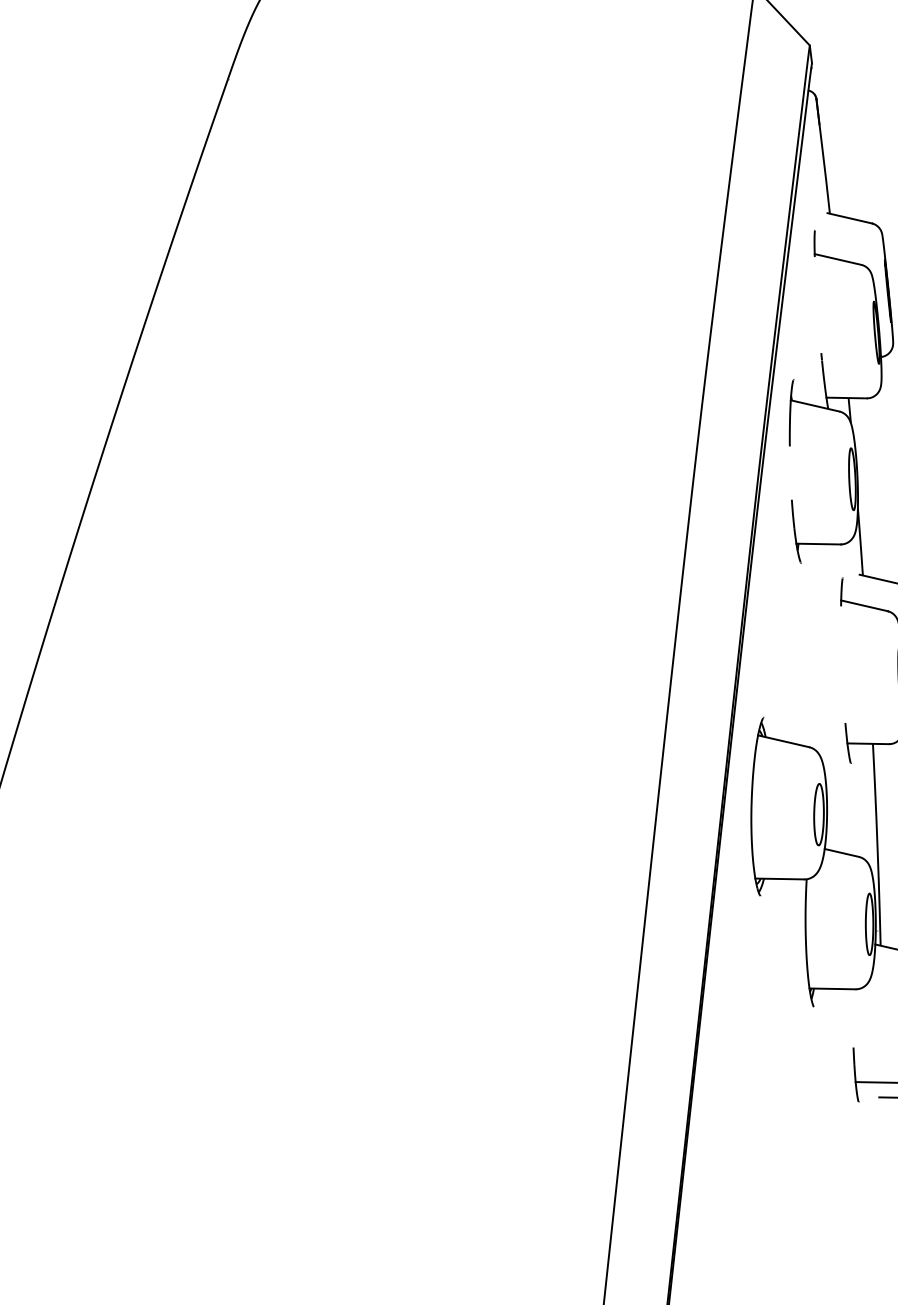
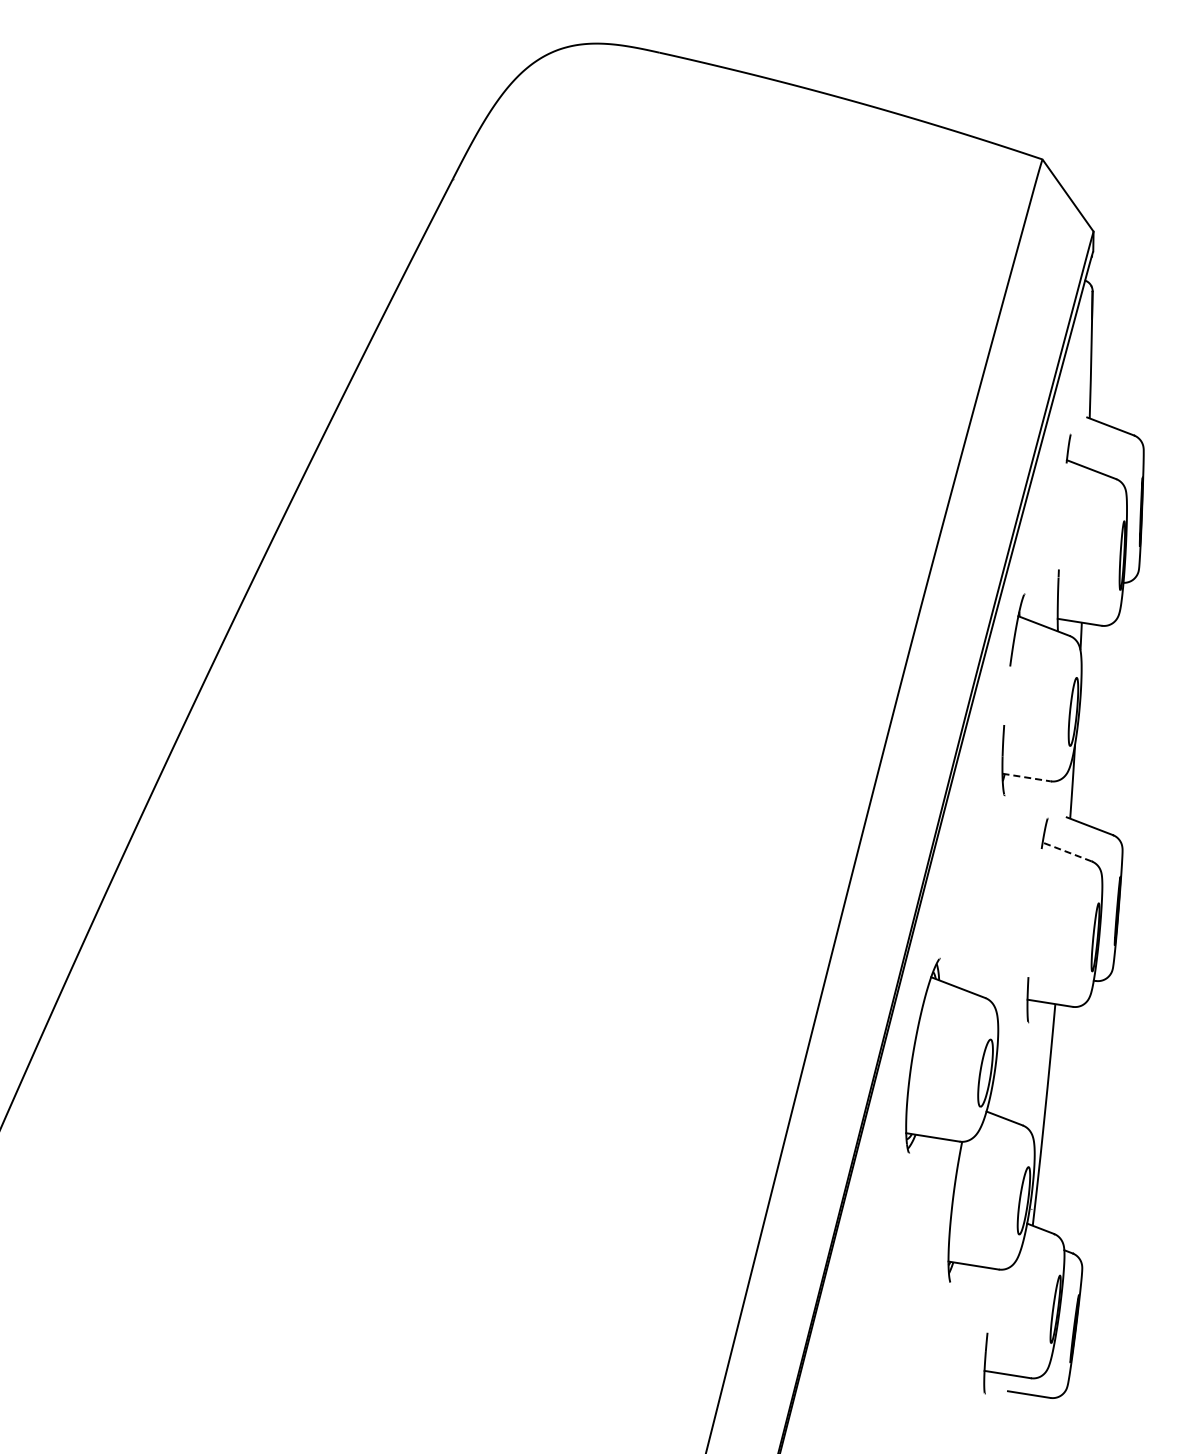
line: (819, 543) -> (1027, 777), solid -> dashed
line: (863, 605) -> (1066, 851), solid -> dashed

